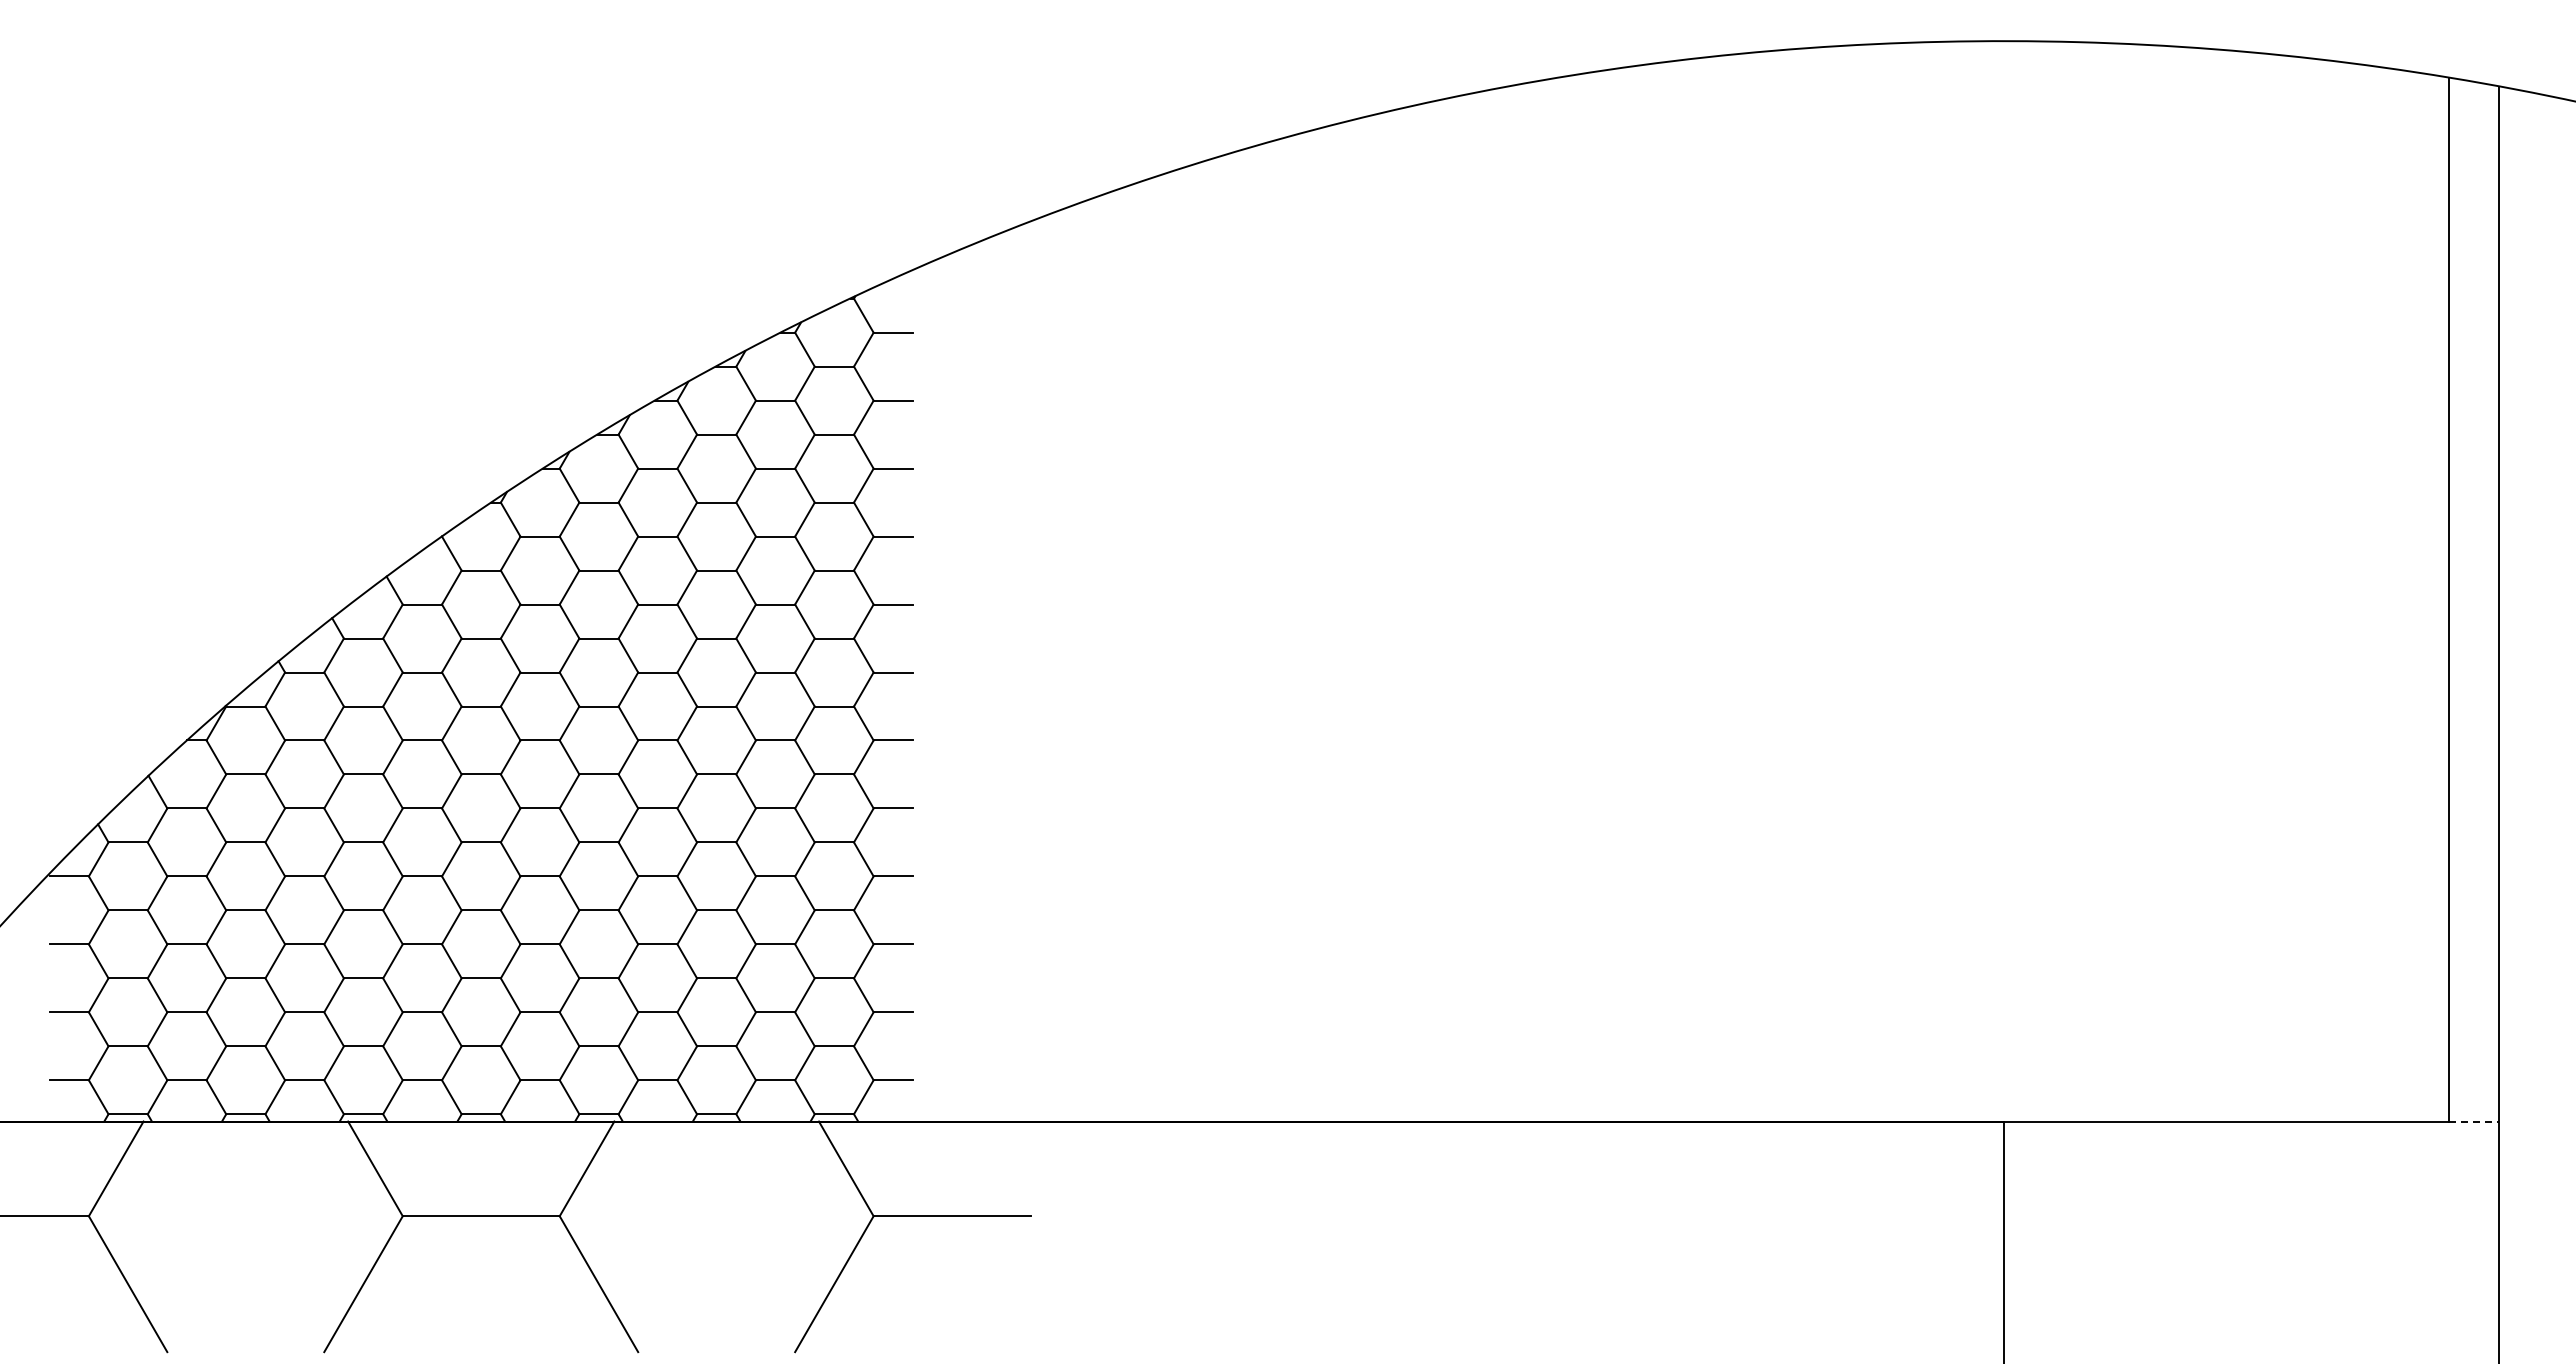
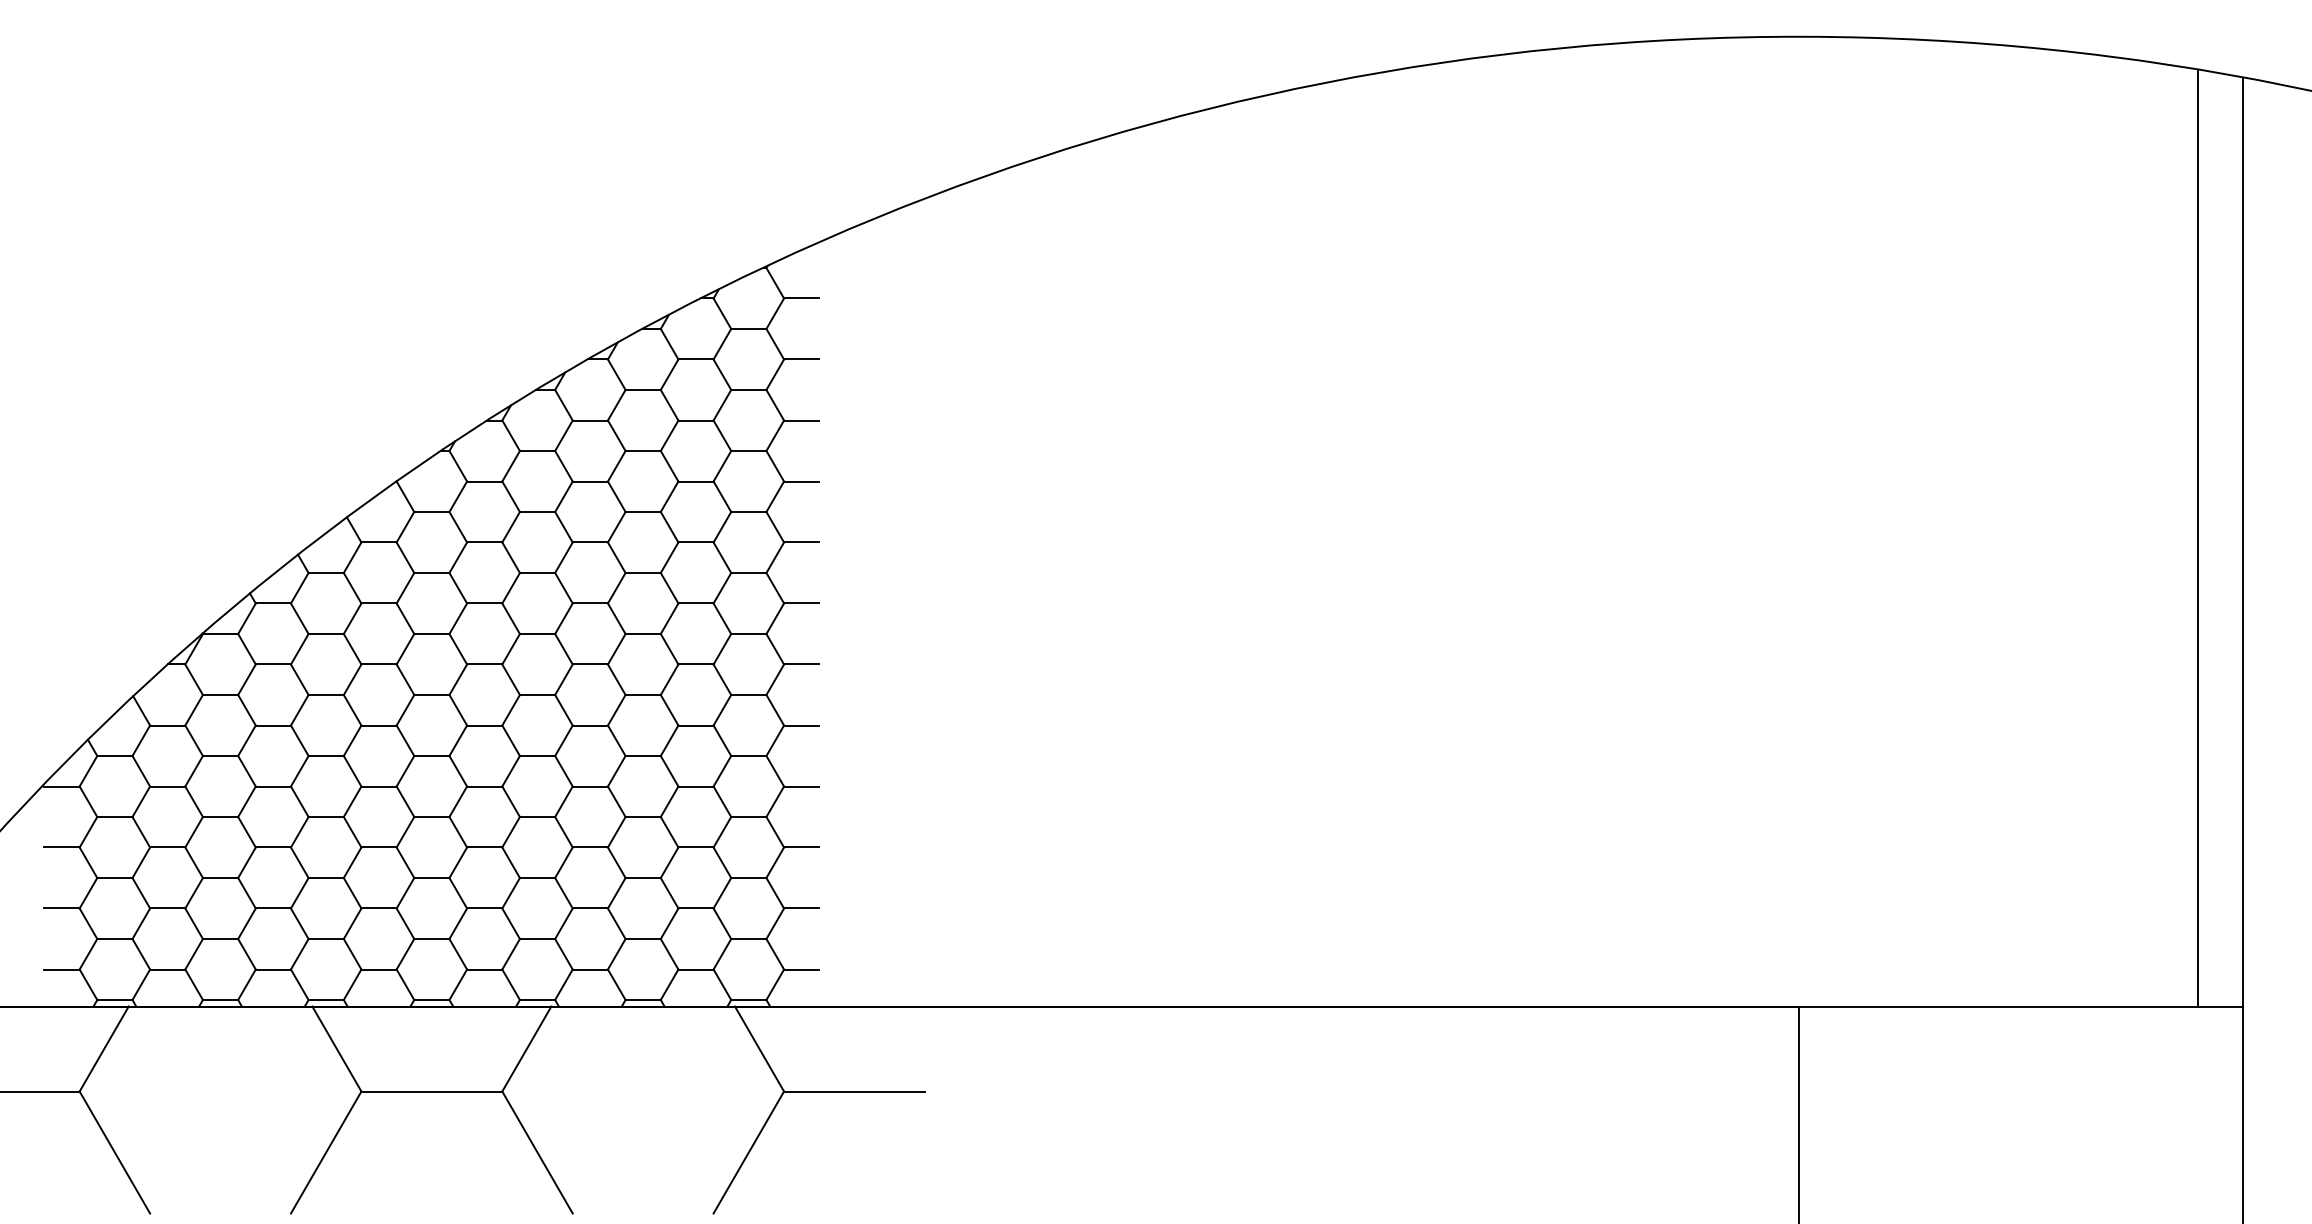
line: (2474, 1121) -> (2221, 1006), dashed -> solid

